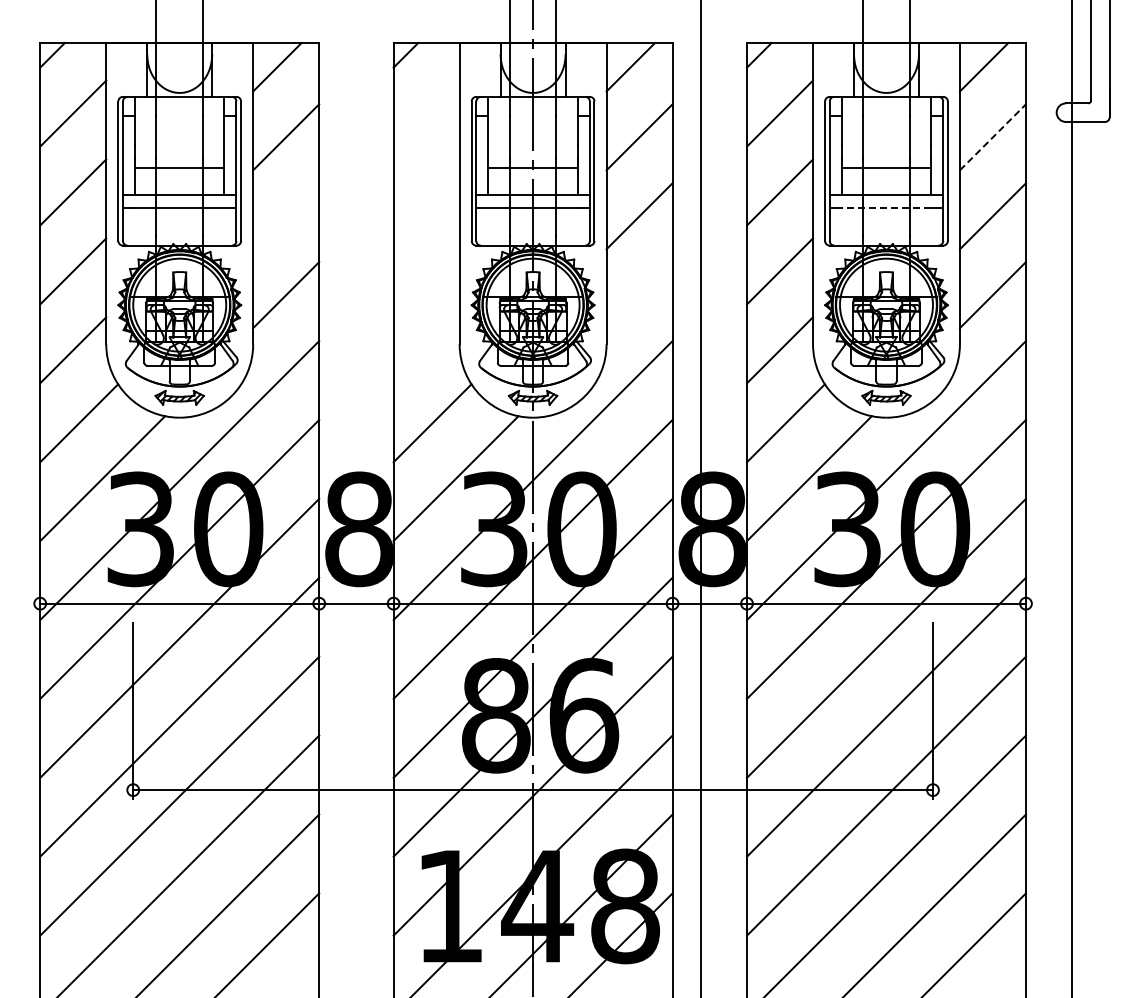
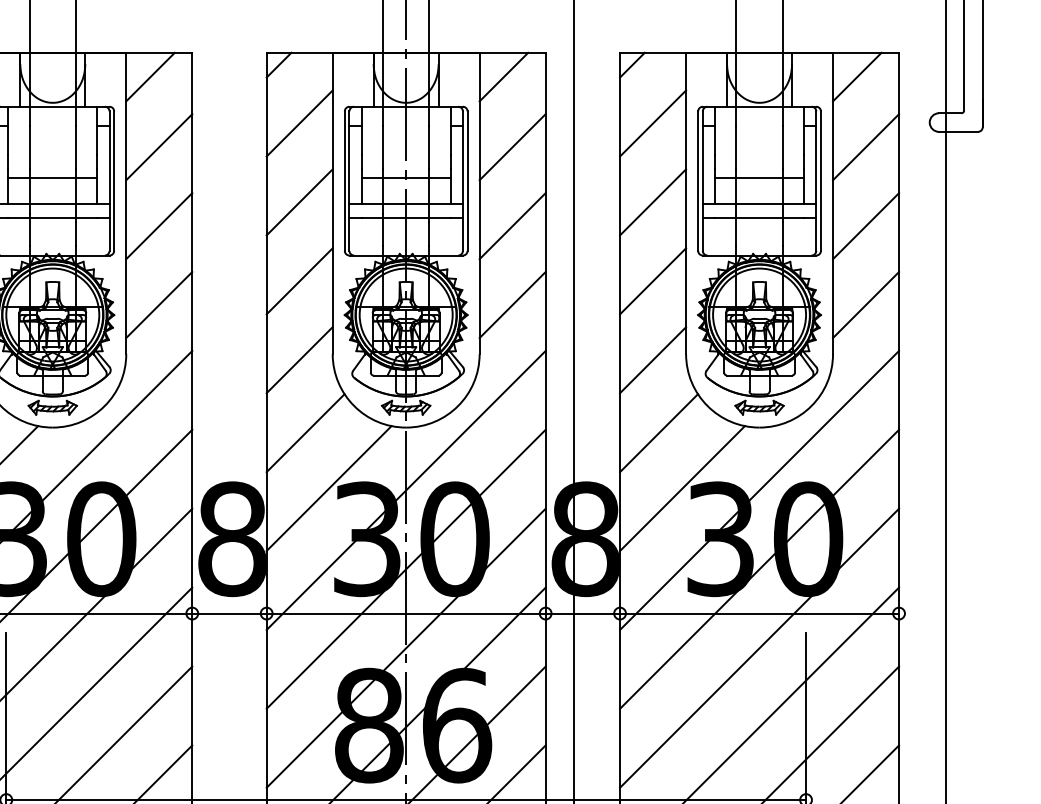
line: (426, 113) -> (299, 123), added
line: (992, 137) -> (865, 147), dashed -> solid
line: (426, 192) -> (299, 202), added
line: (886, 208) -> (759, 218), dashed -> solid
line: (286, 216) -> (159, 226), added
line: (426, 271) -> (299, 281), added
line: (639, 295) -> (512, 305), added
line: (426, 350) -> (299, 360), added

